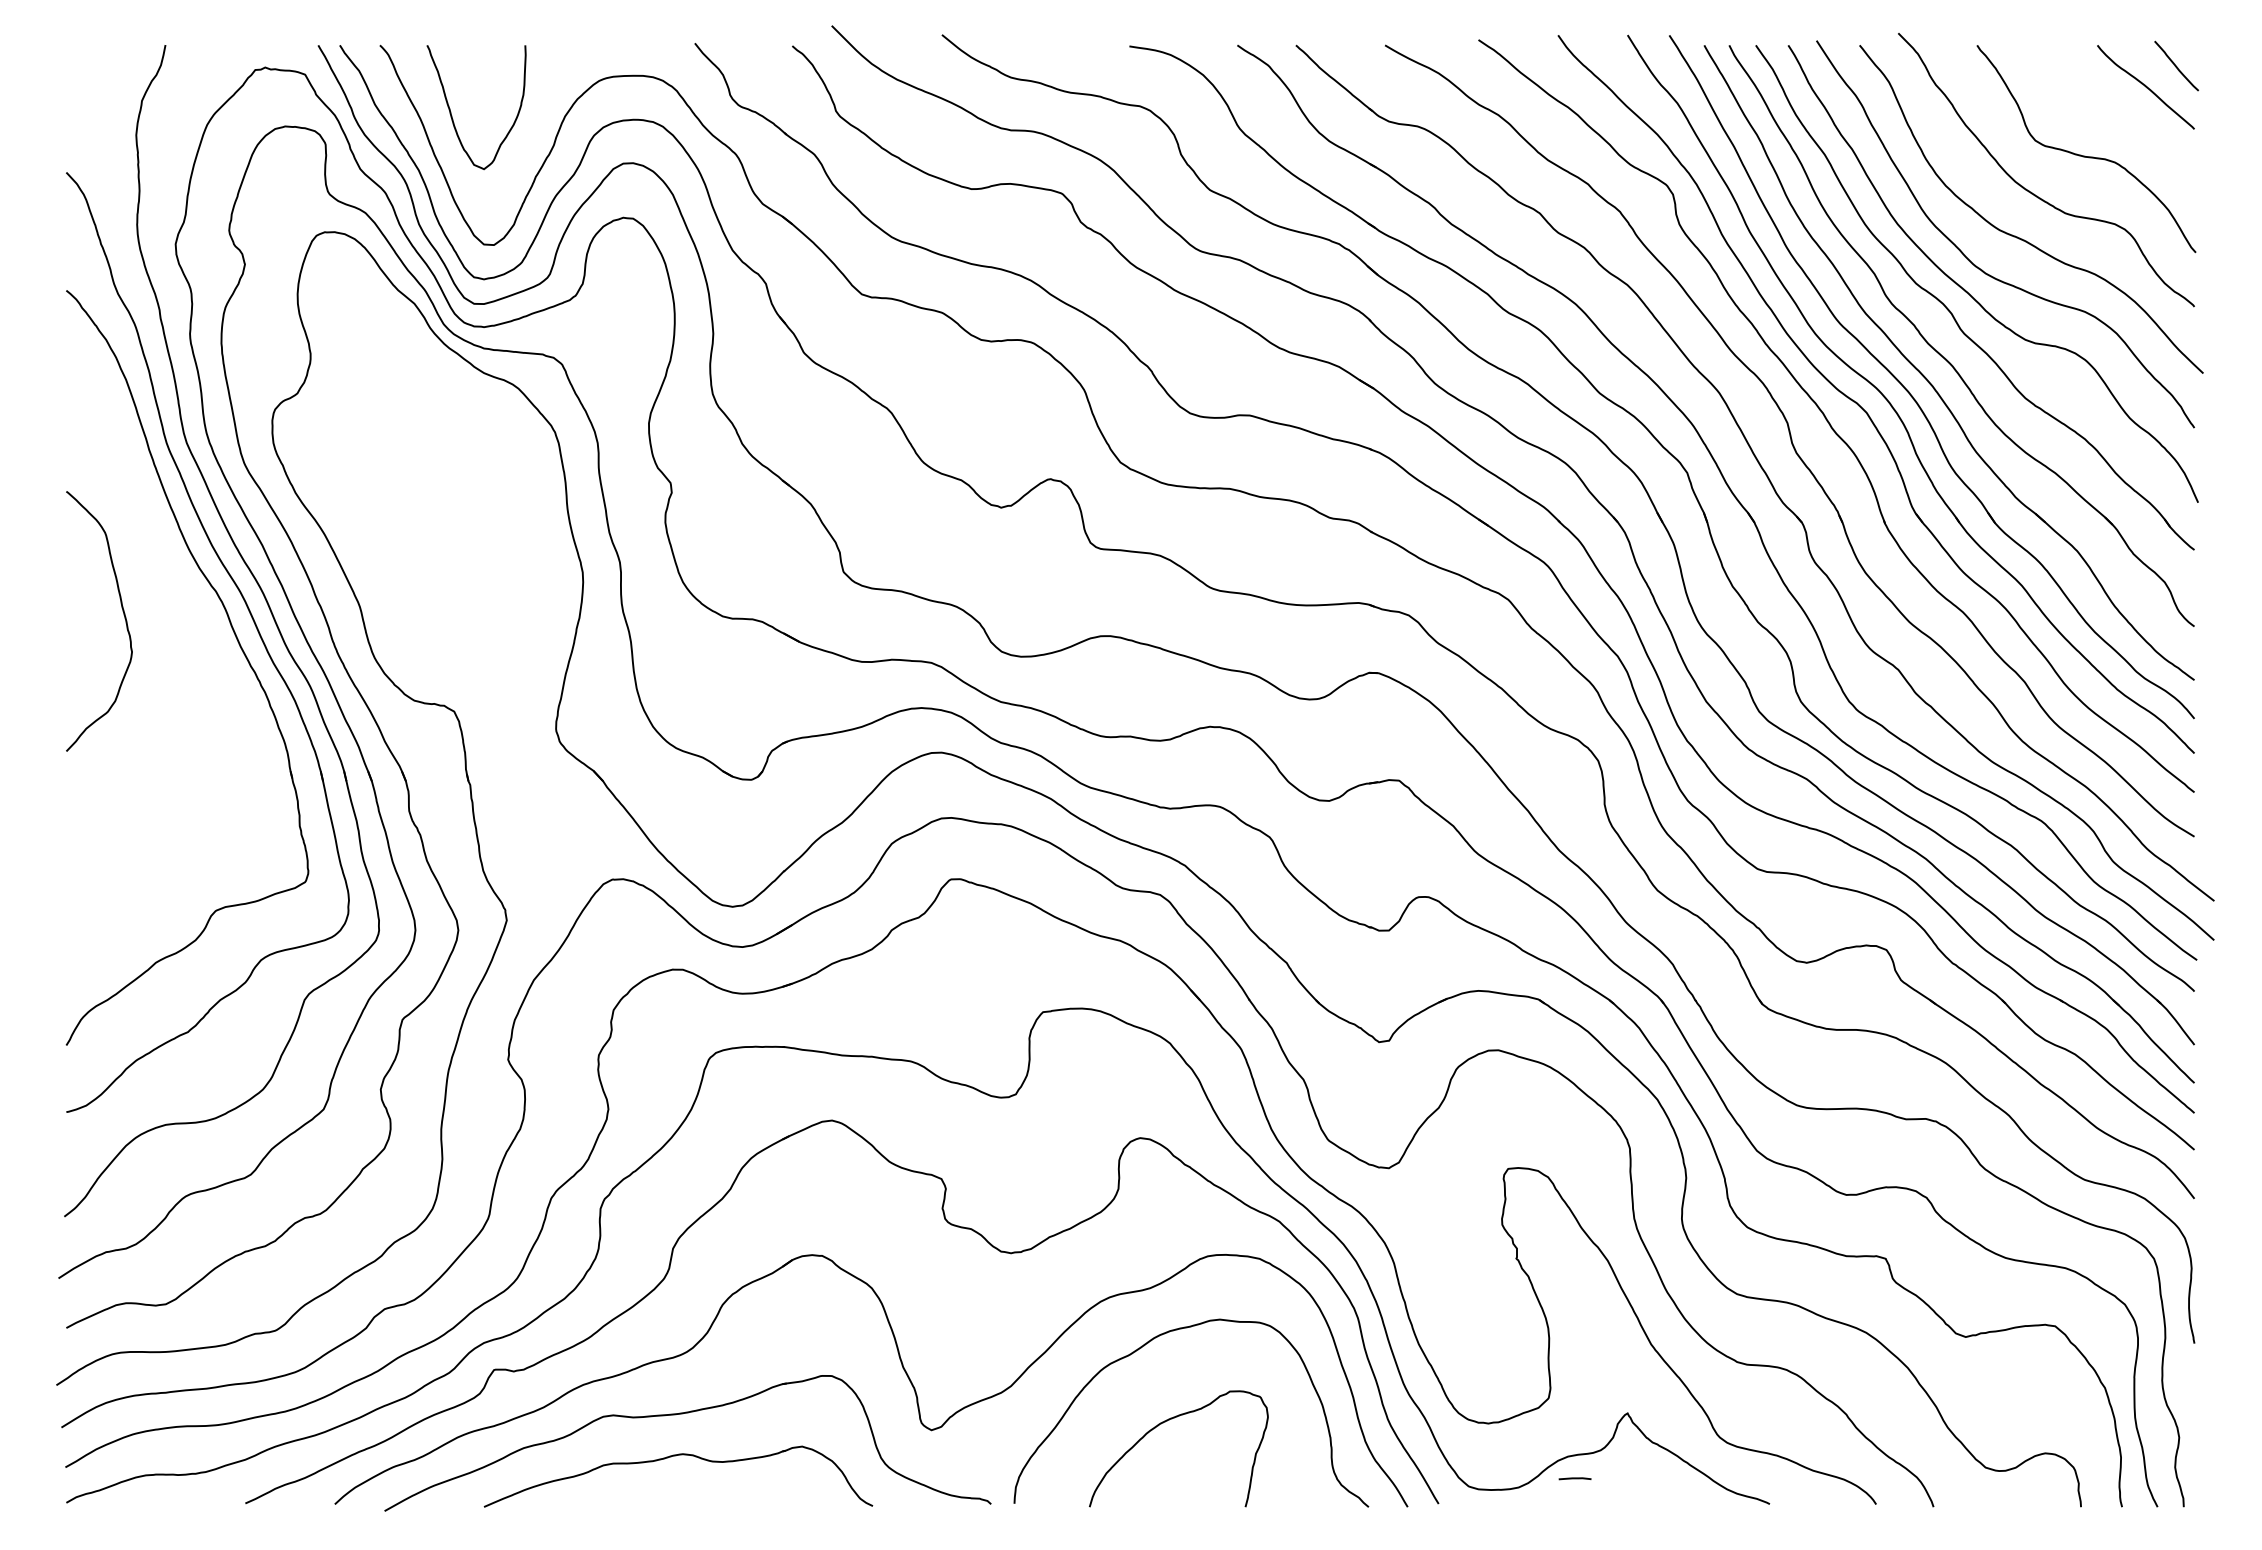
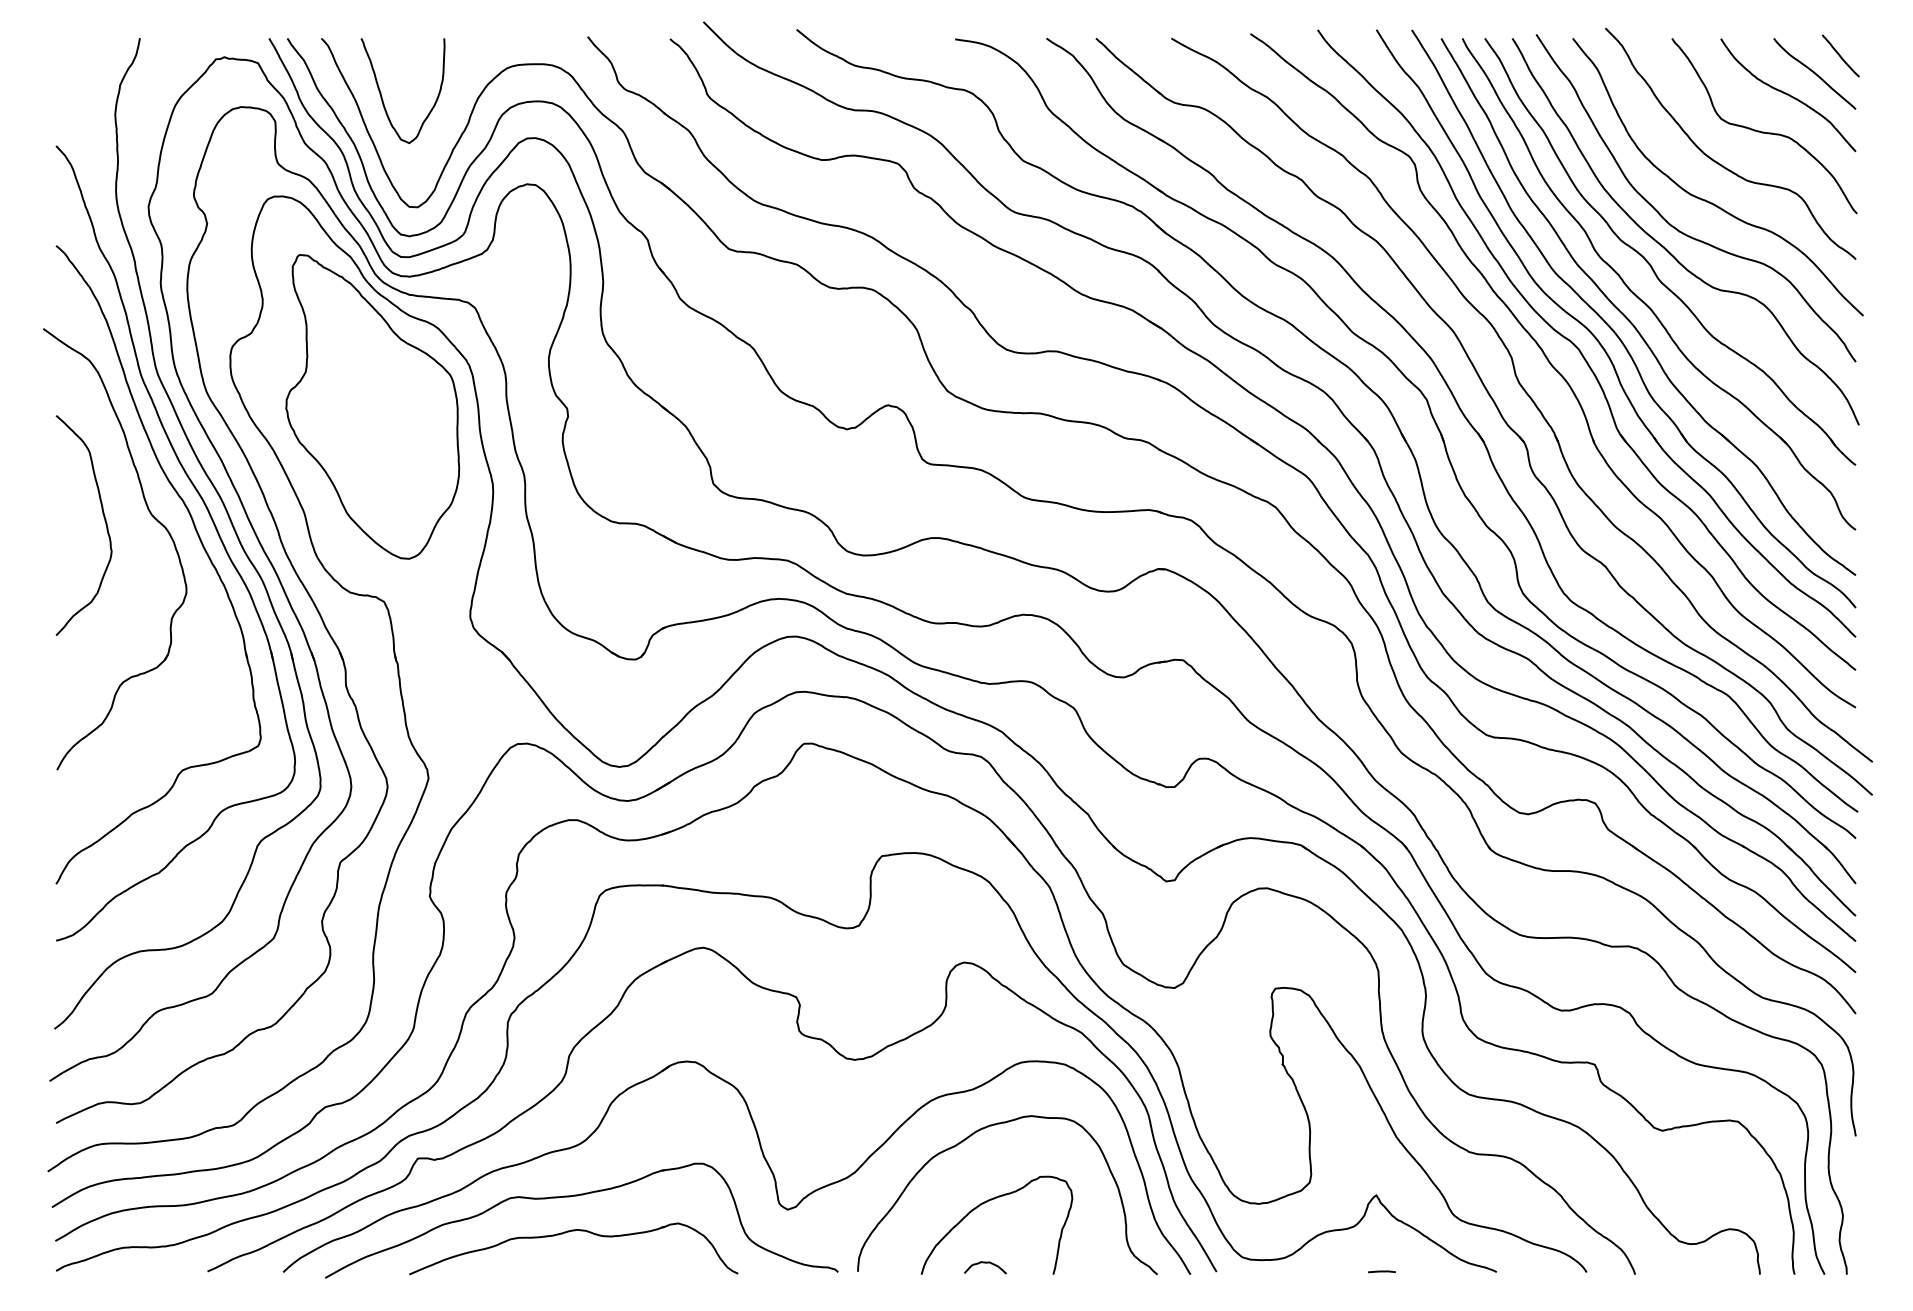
curve: (2114, 112) -> (1788, 95), added
part: (440, 480) -> (372, 406), added
part: (178, 609) -> (150, 515), added
line: (1574, 1478) -> (1381, 1271), moved
curve: (1165, 1493) -> (985, 1263), added

